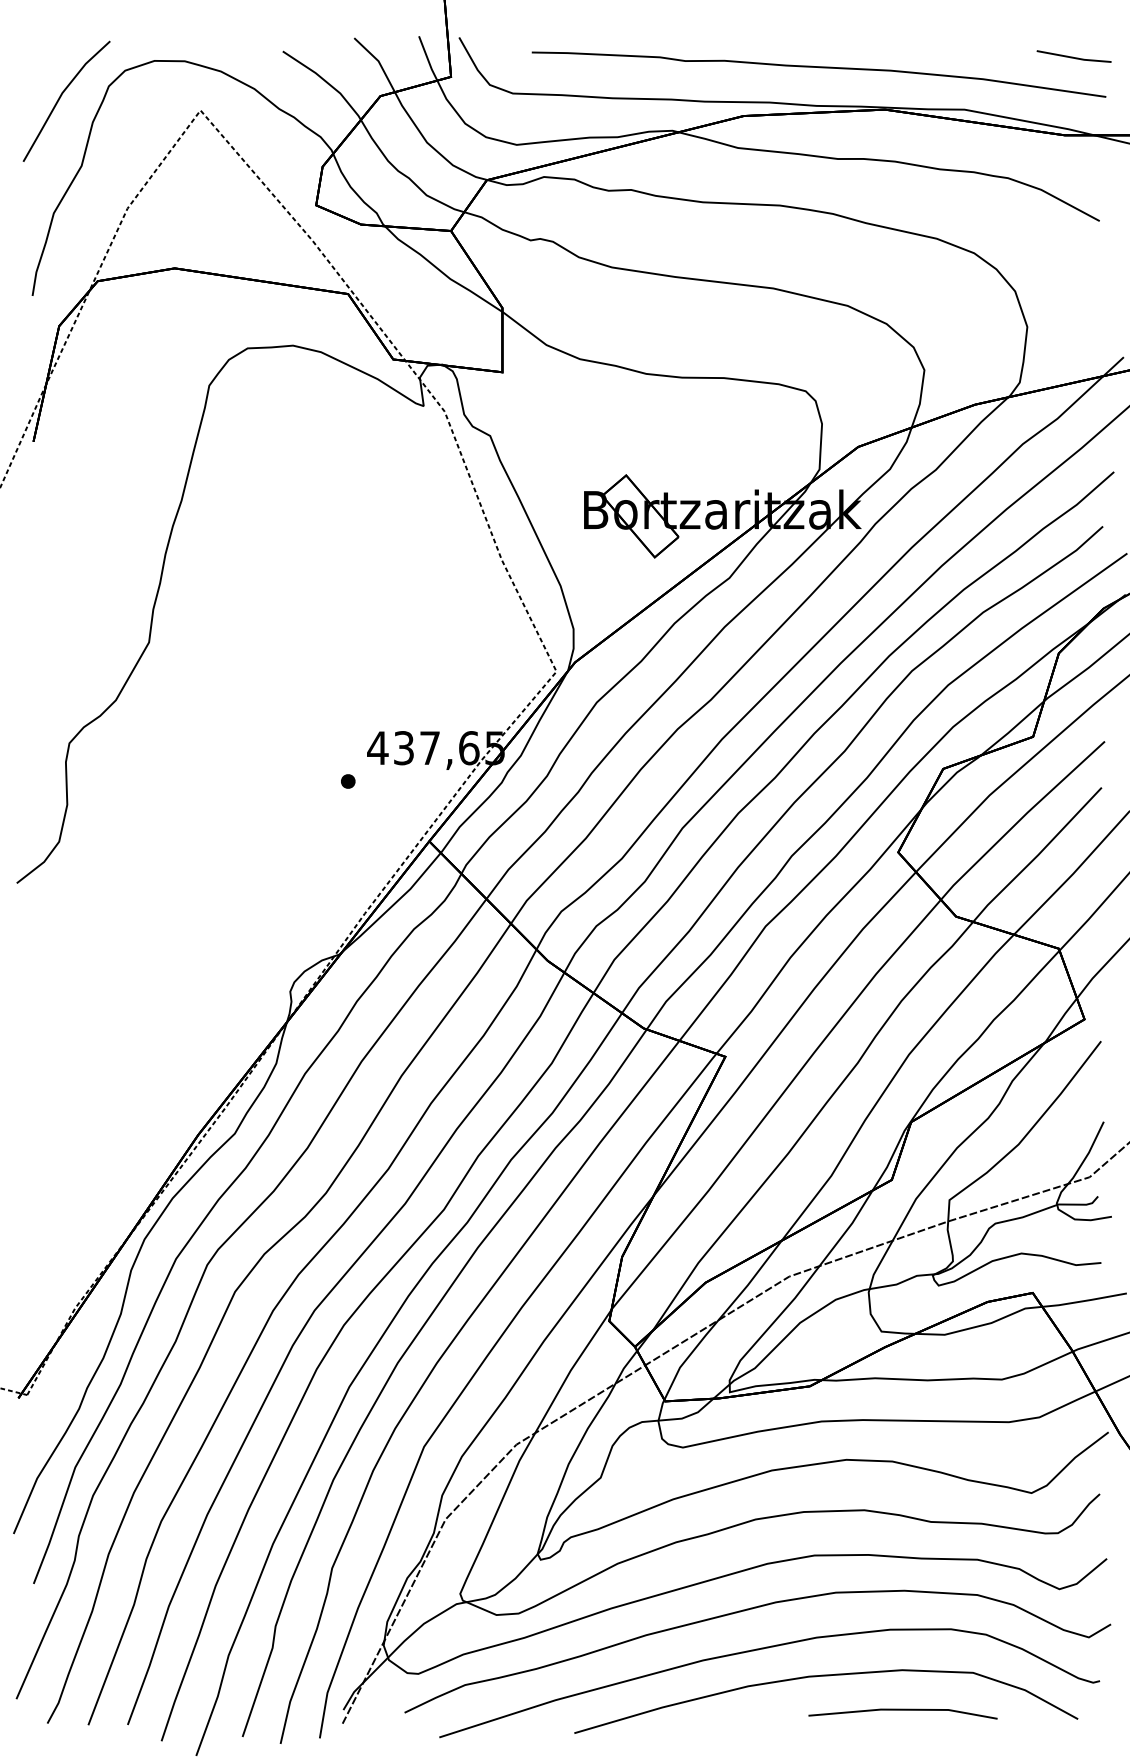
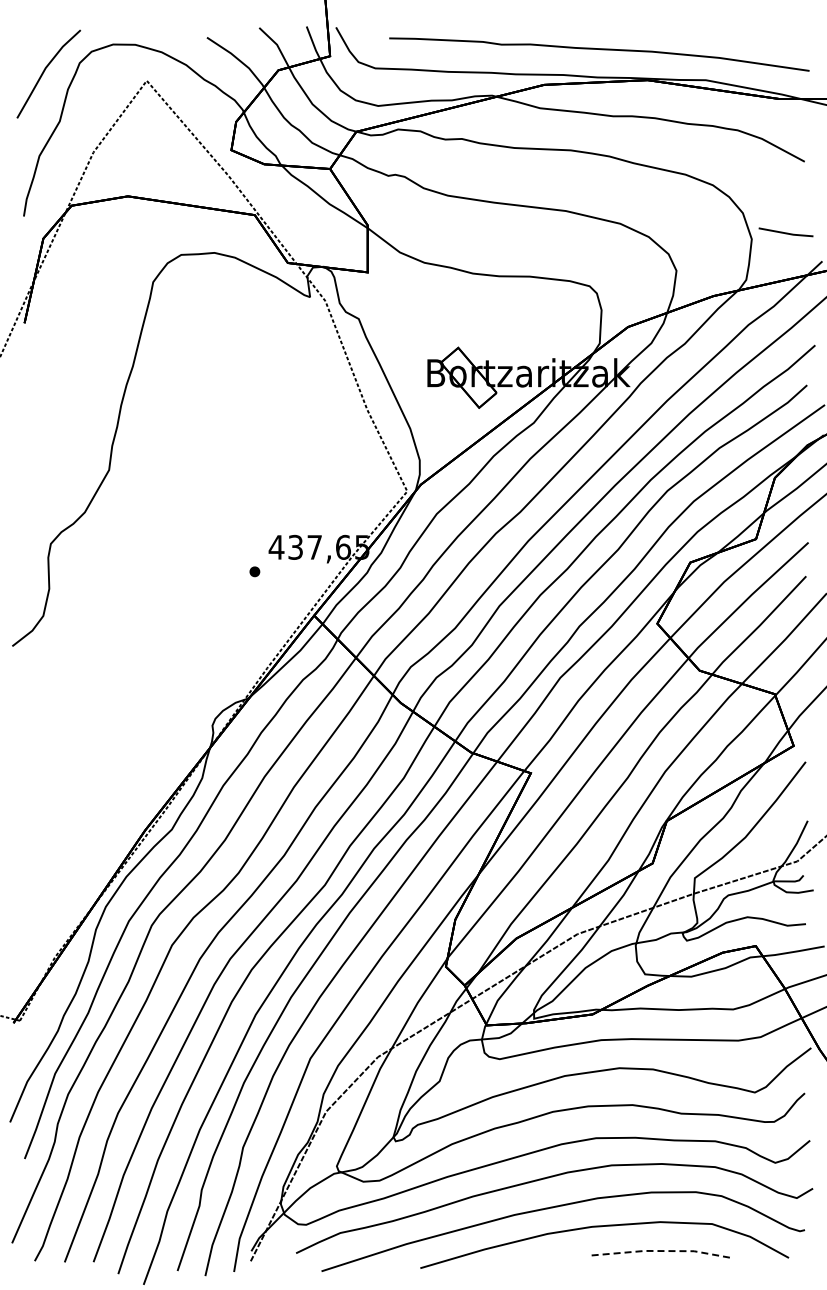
line: (1073, 56) -> (785, 232), moved
line: (903, 1710) -> (661, 1251), solid -> dashed

